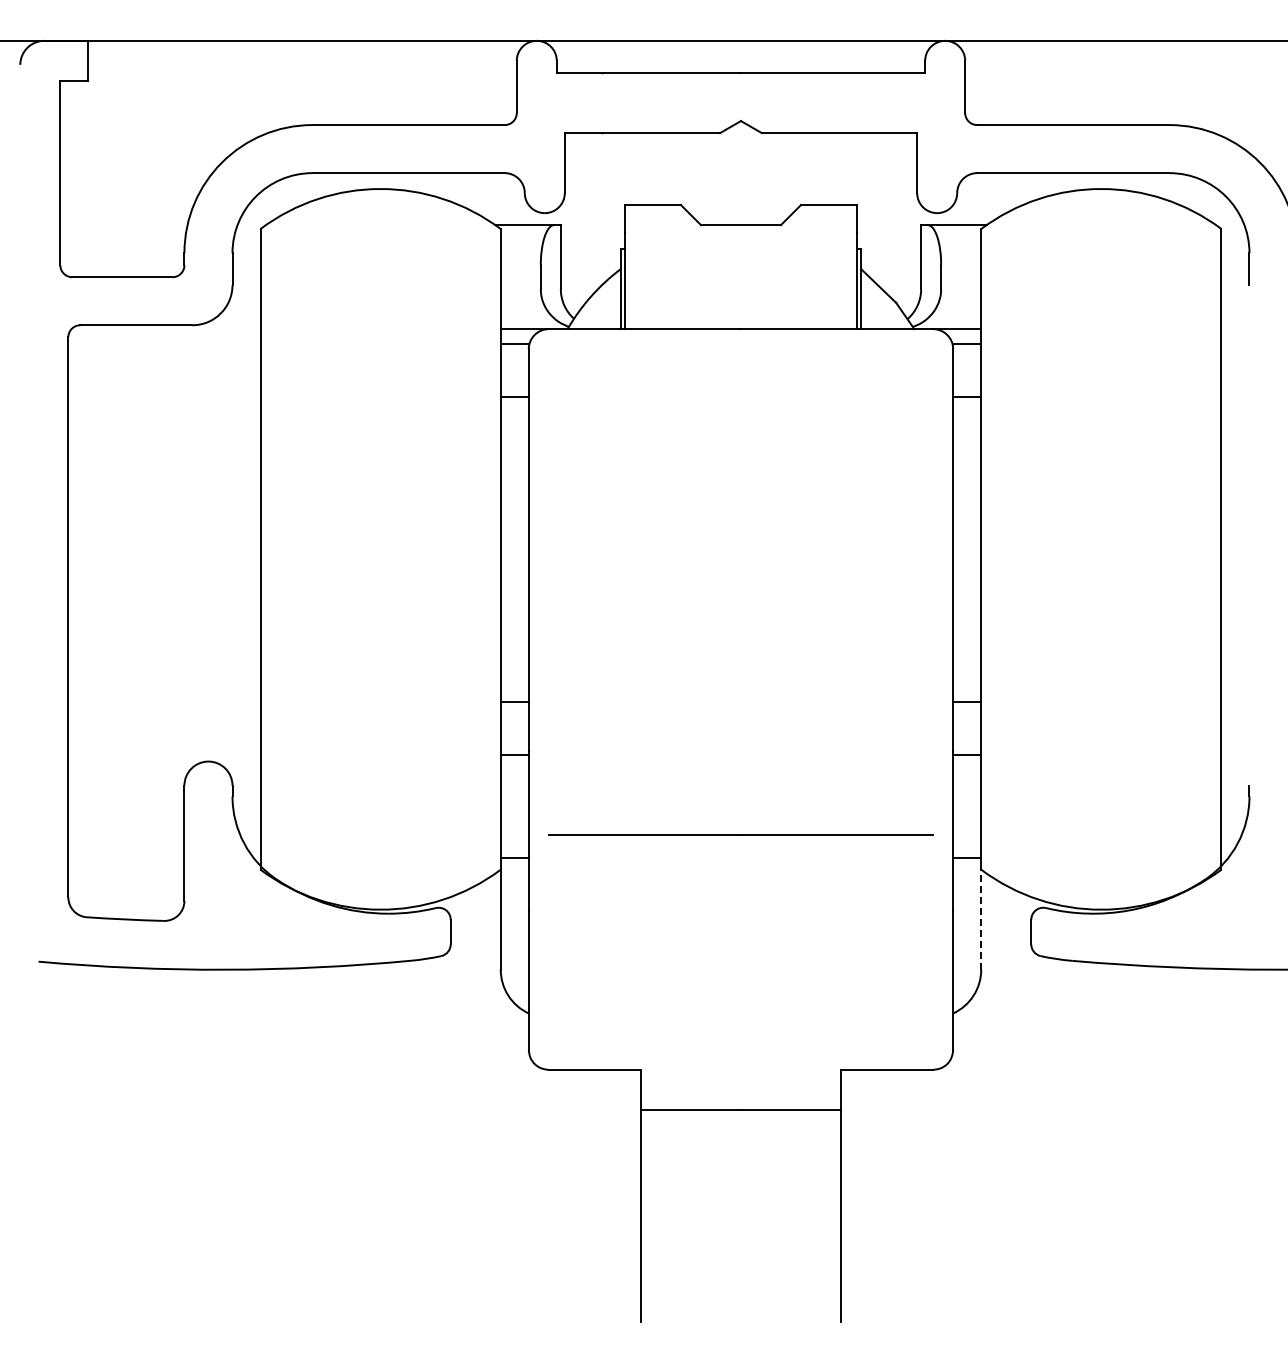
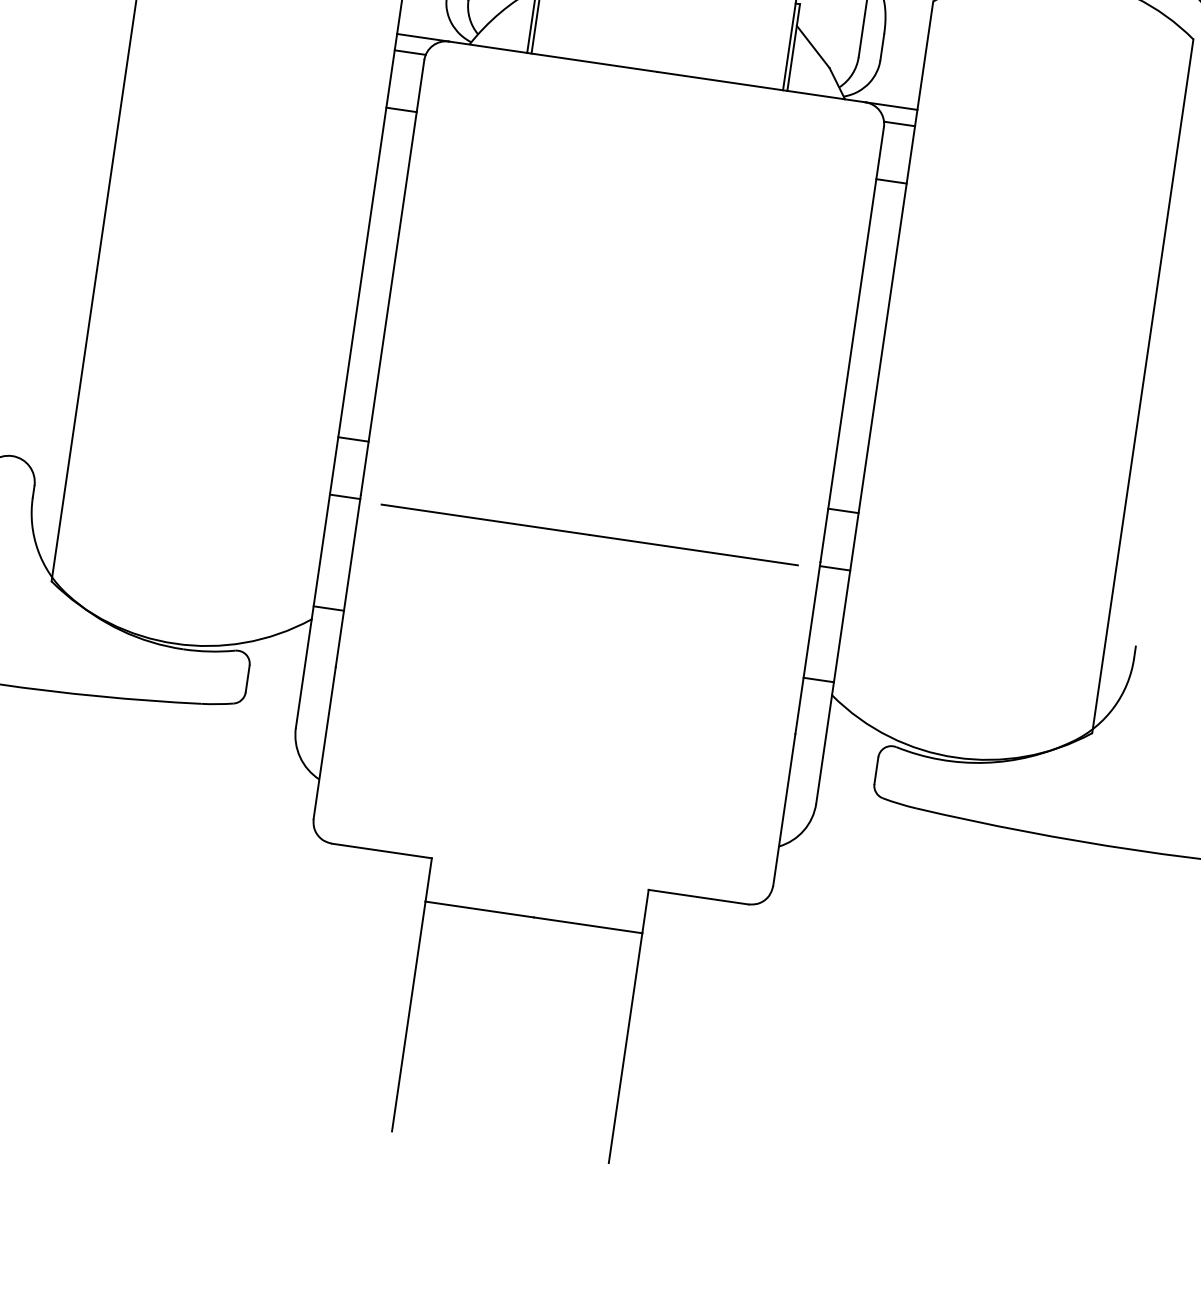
line: (740, 834) -> (589, 534), moved
line: (981, 919) -> (824, 749), dashed -> solid

